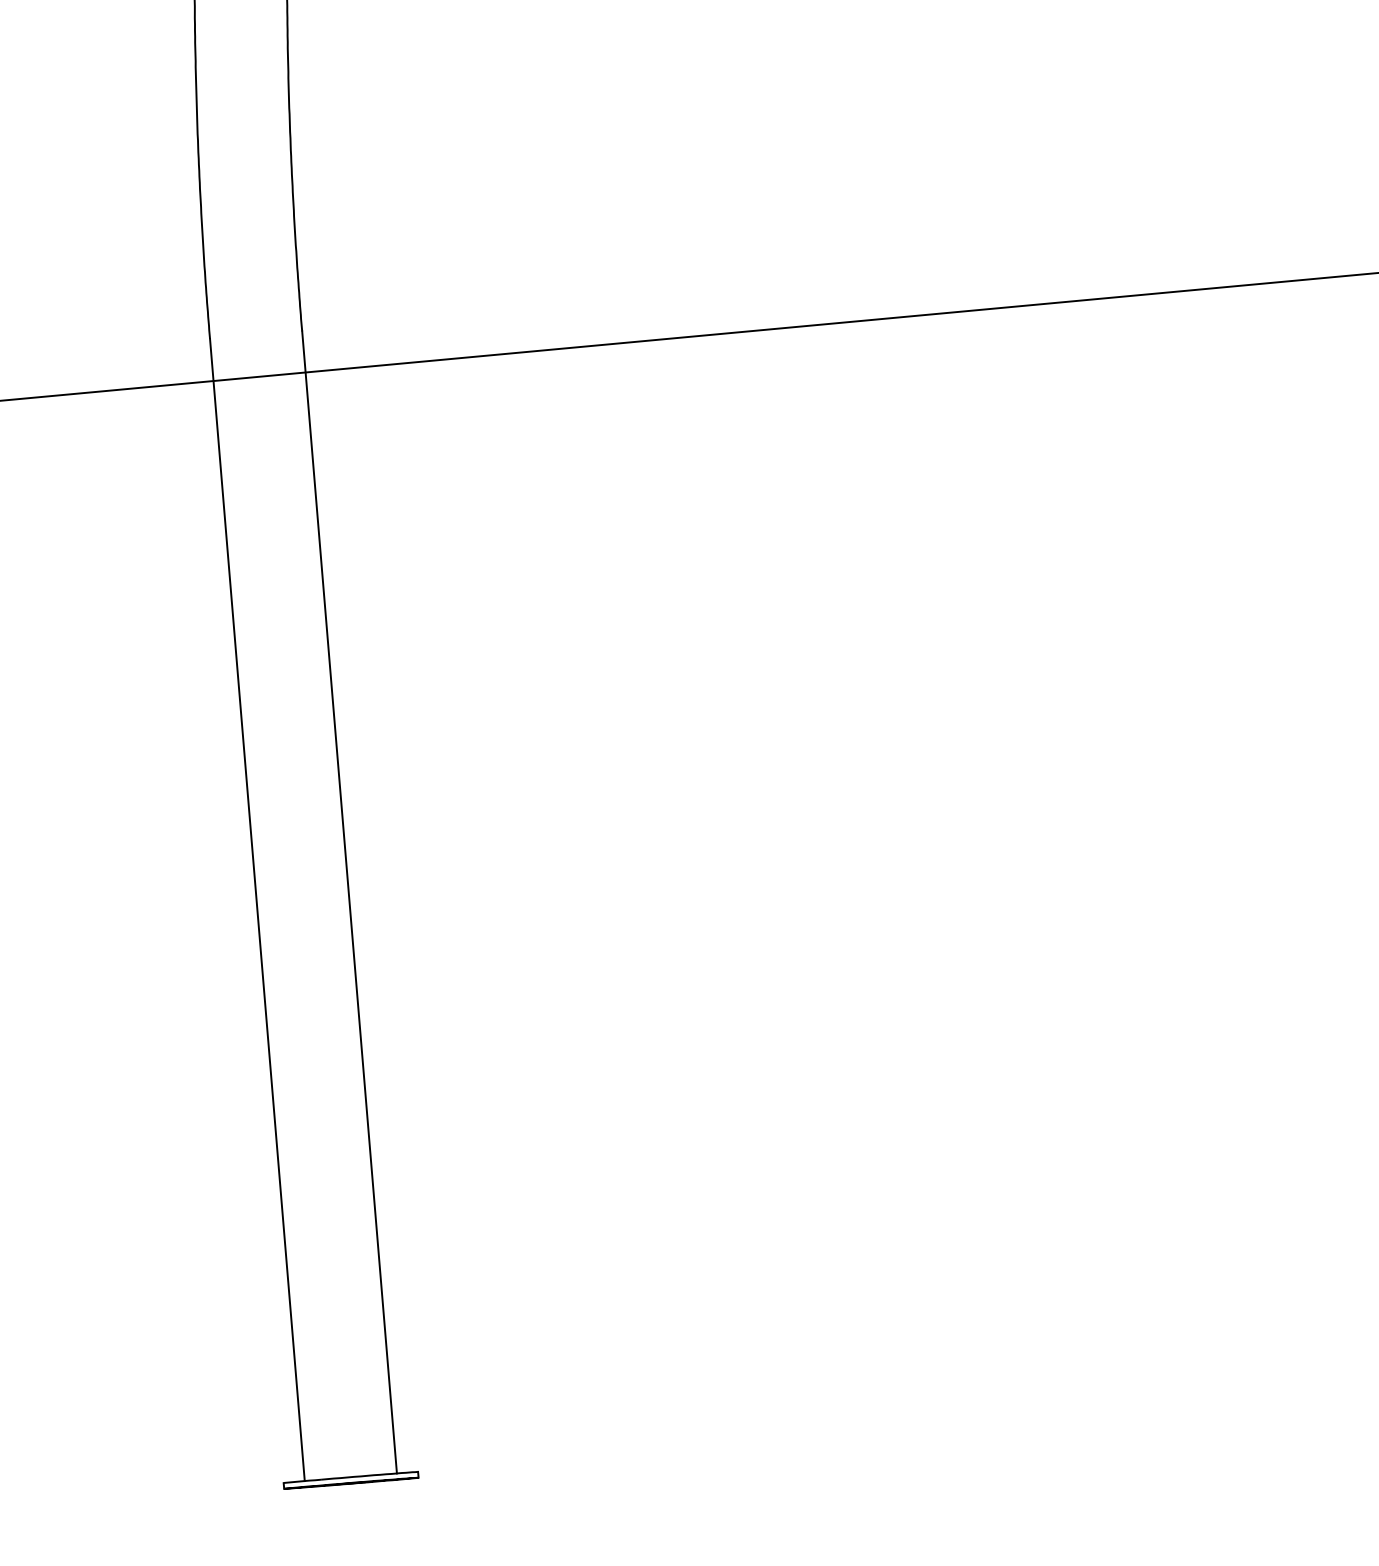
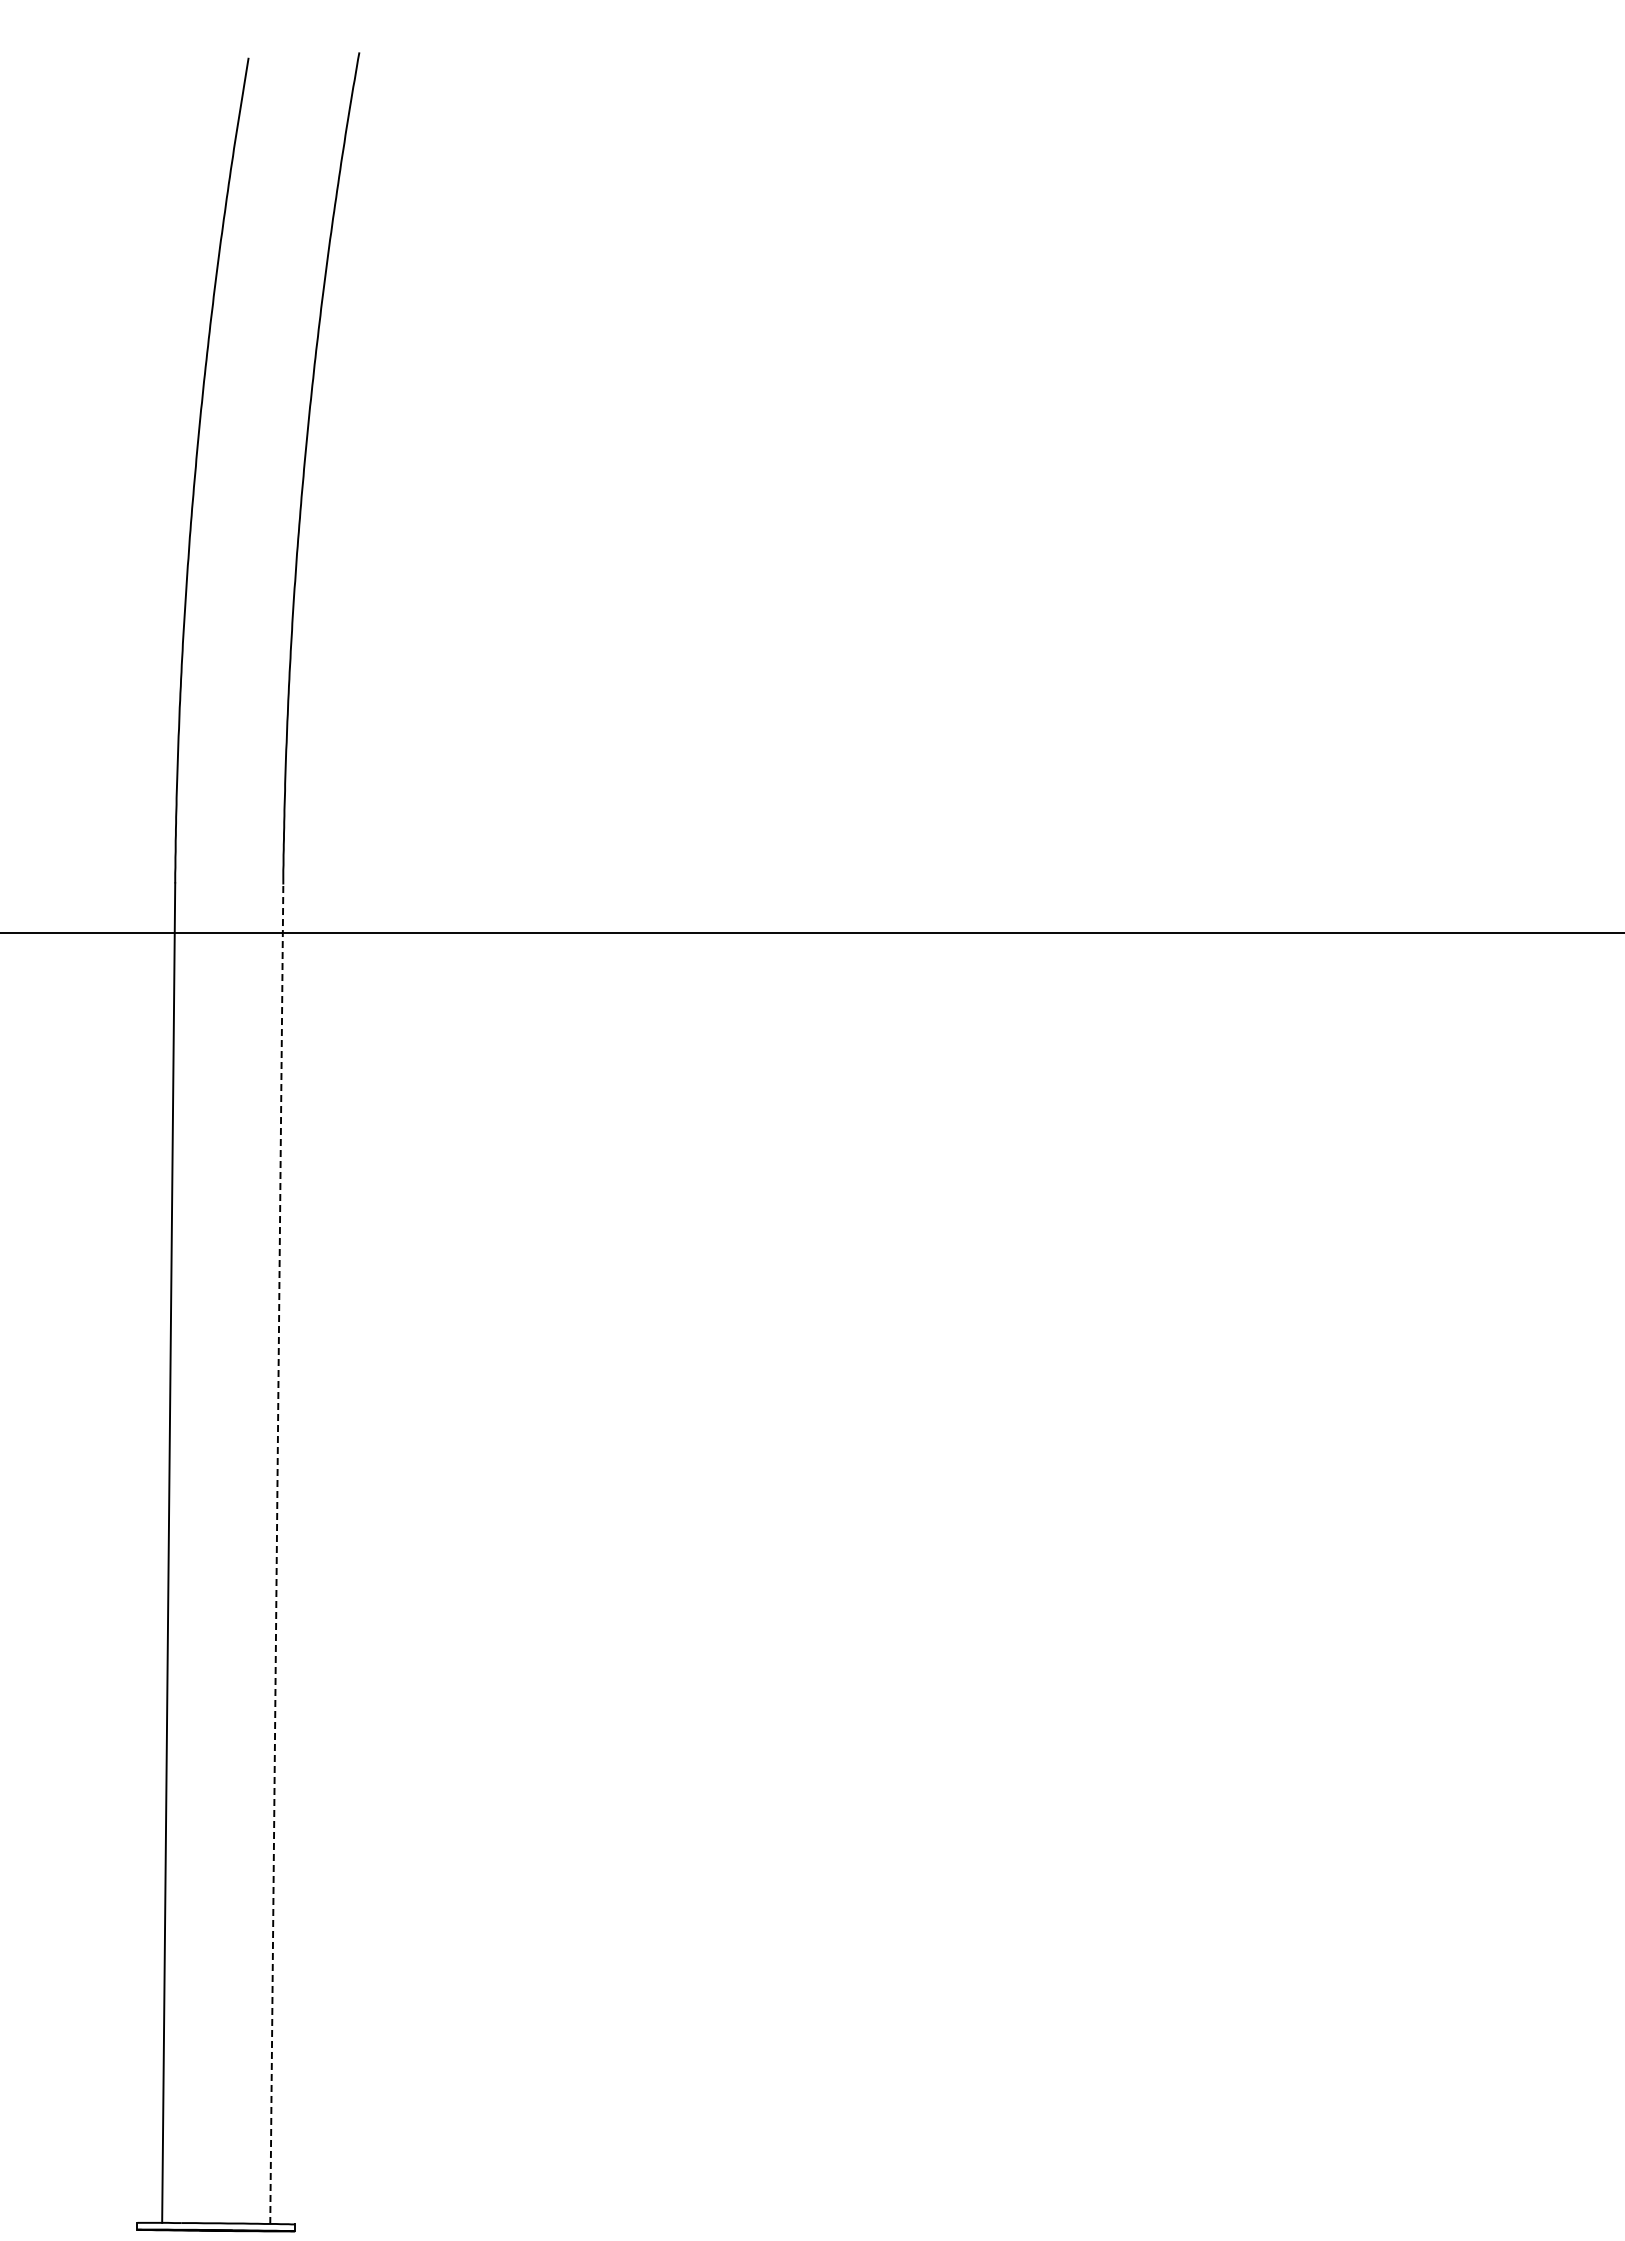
line: (349, 902) -> (276, 1554), solid -> dashed

